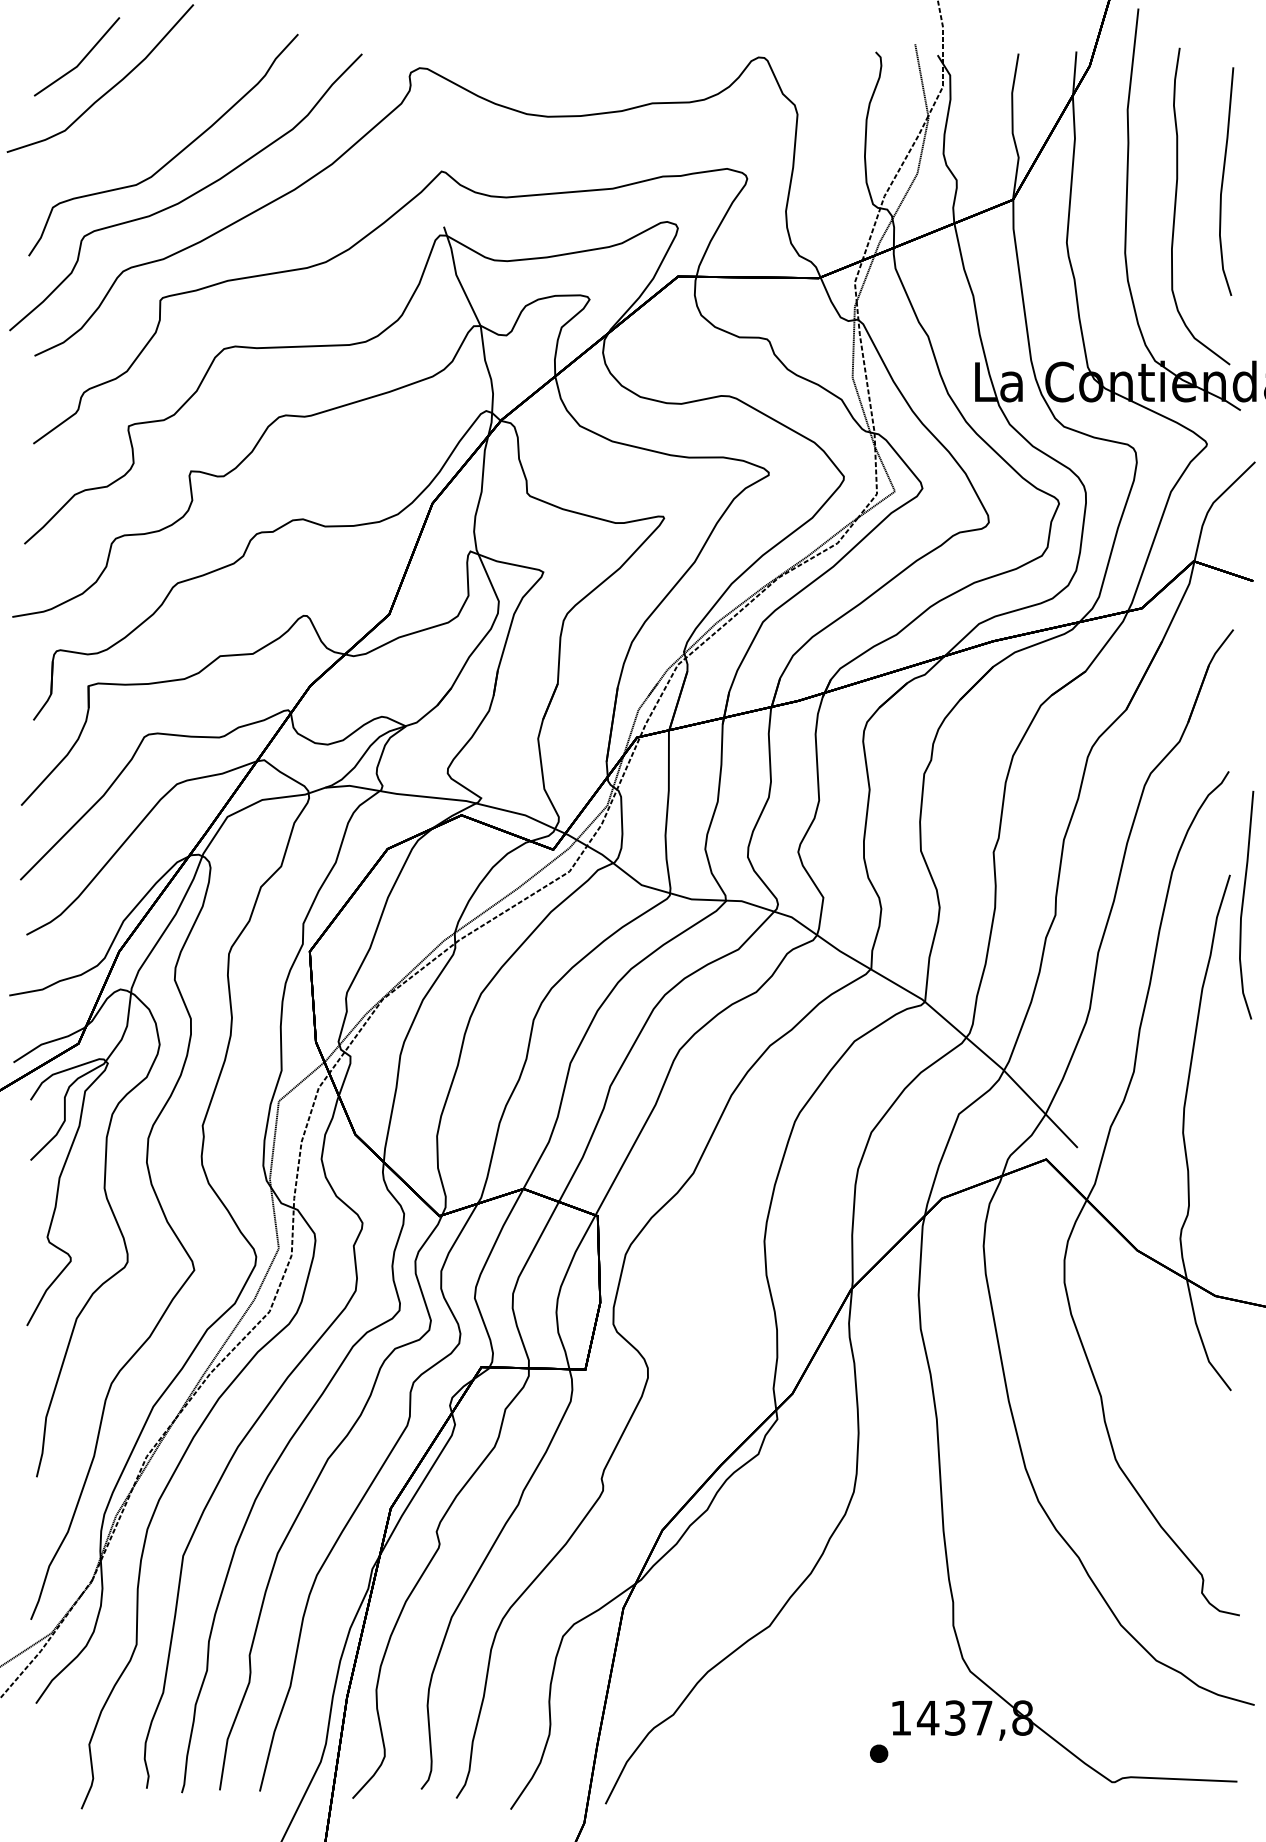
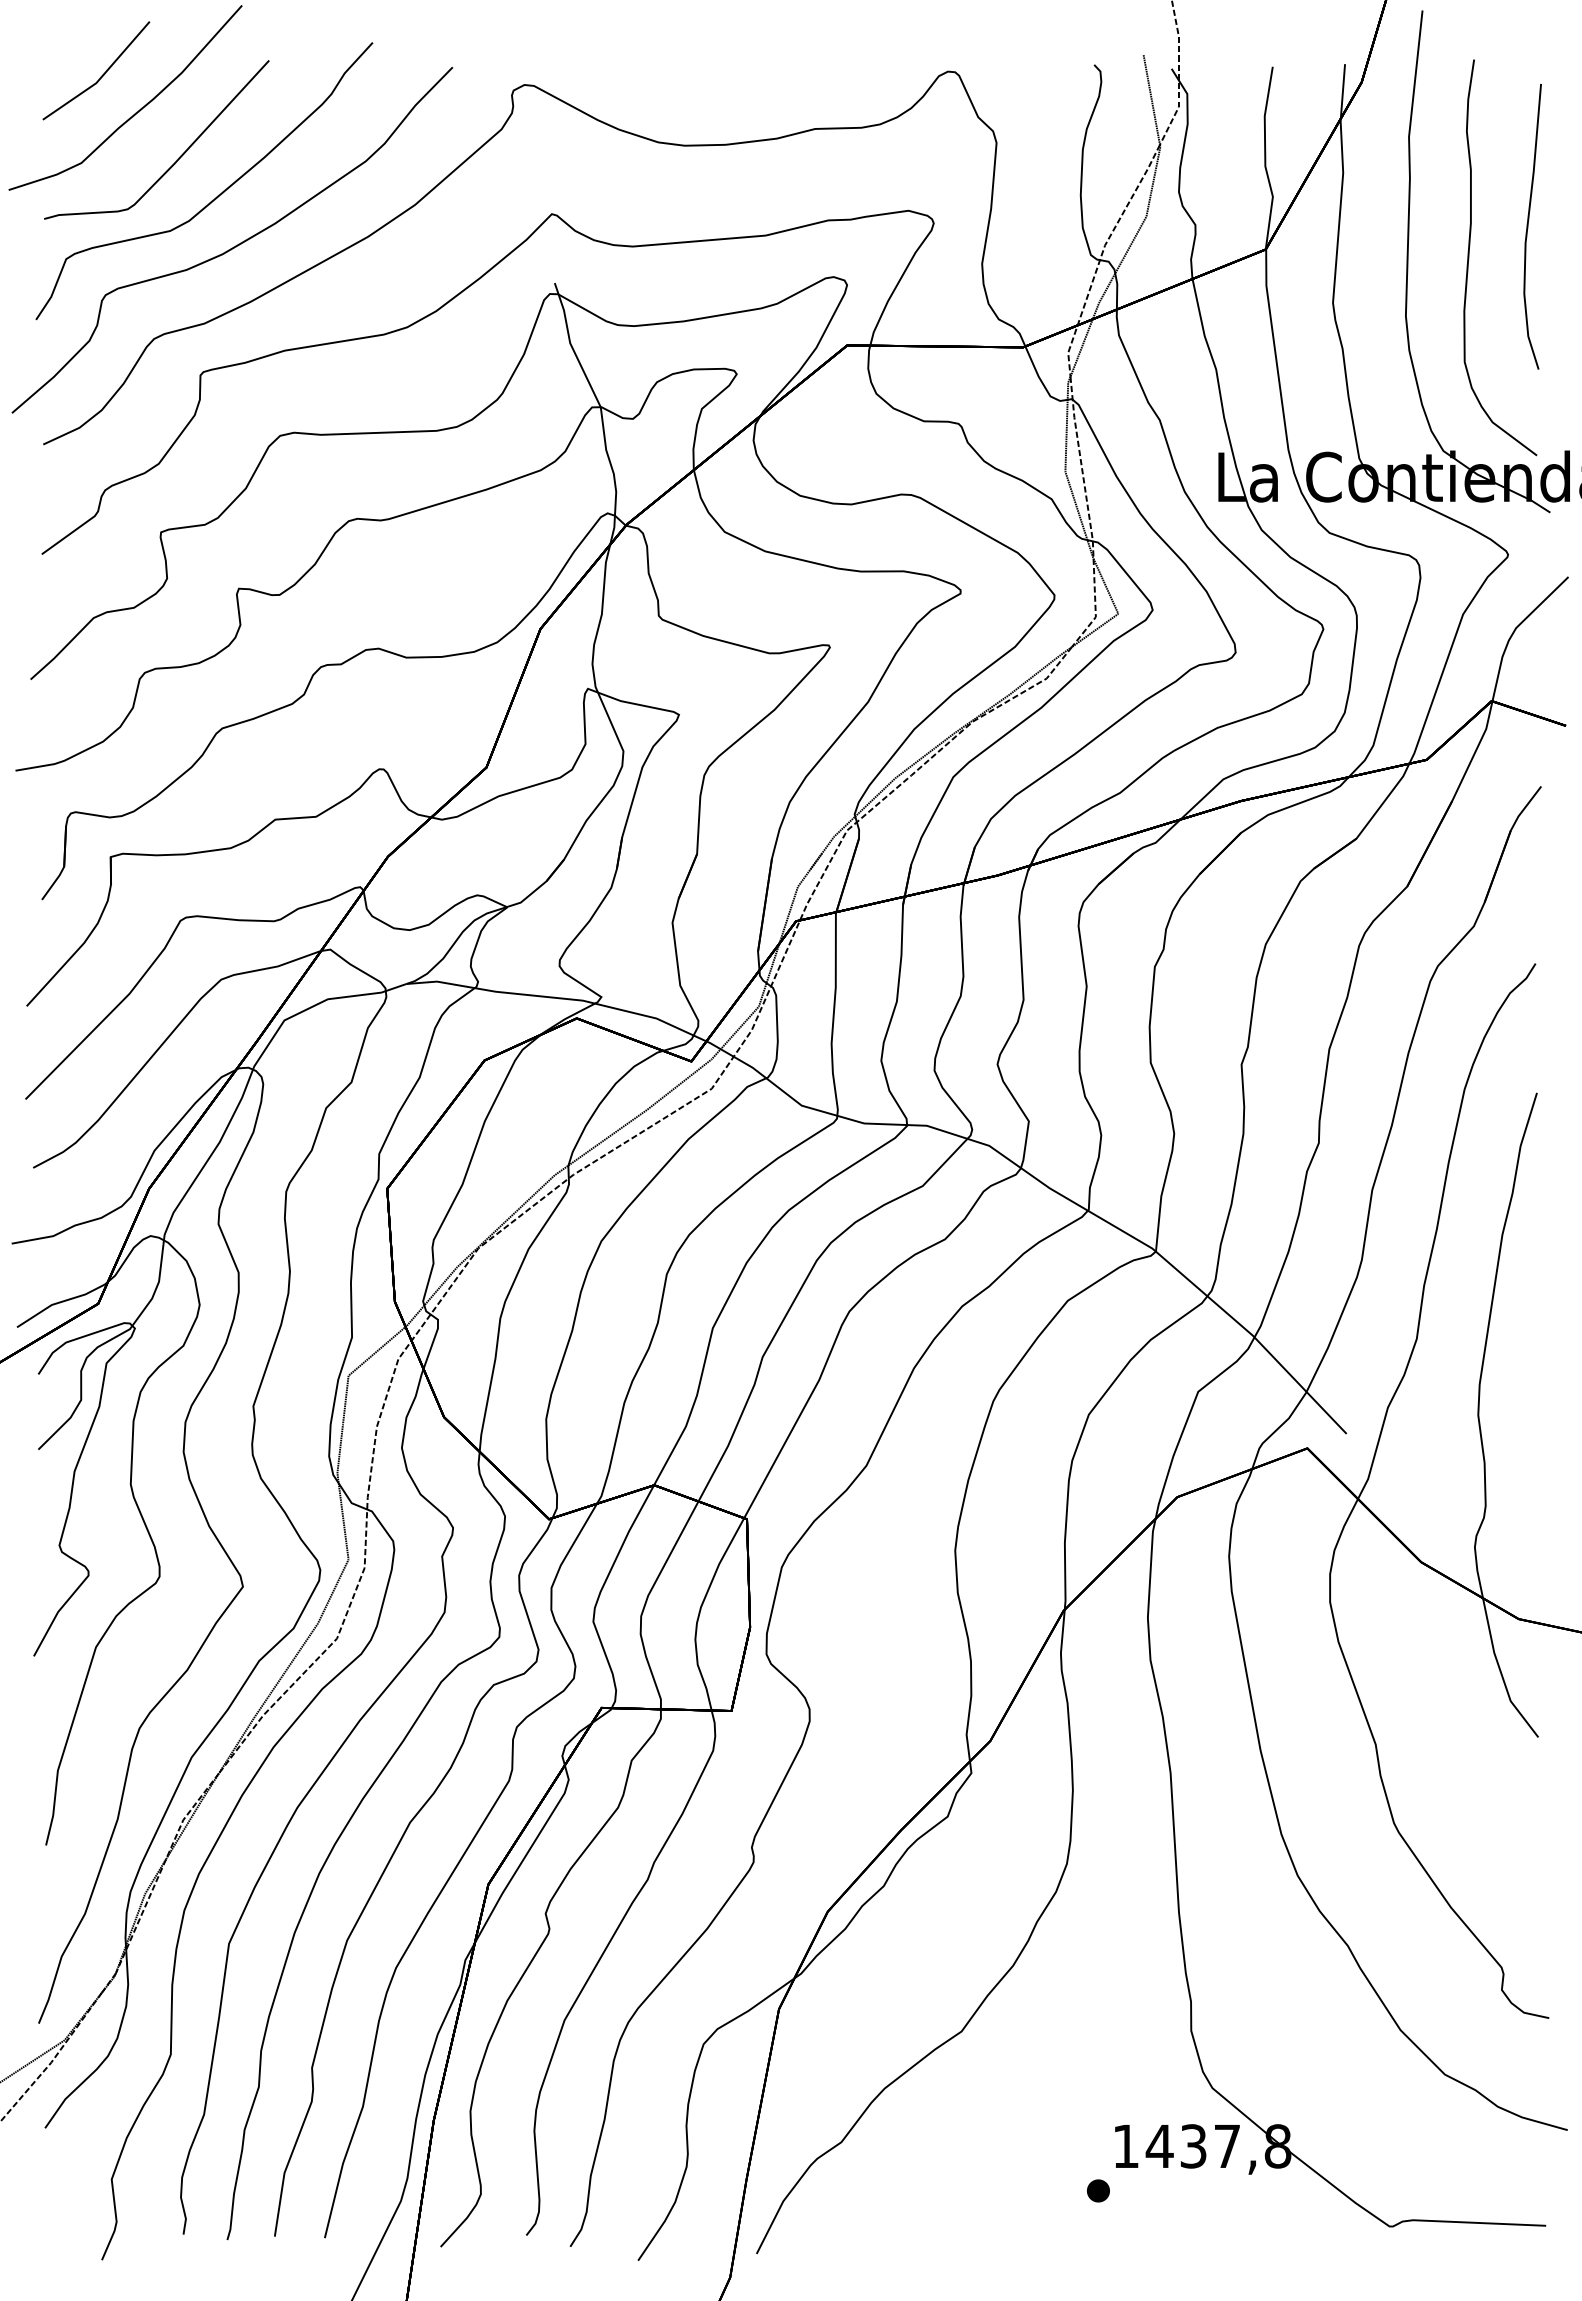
curve: (142, 126) -> (178, 157), added
curve: (1243, 904) -> (1553, 1130), removed

